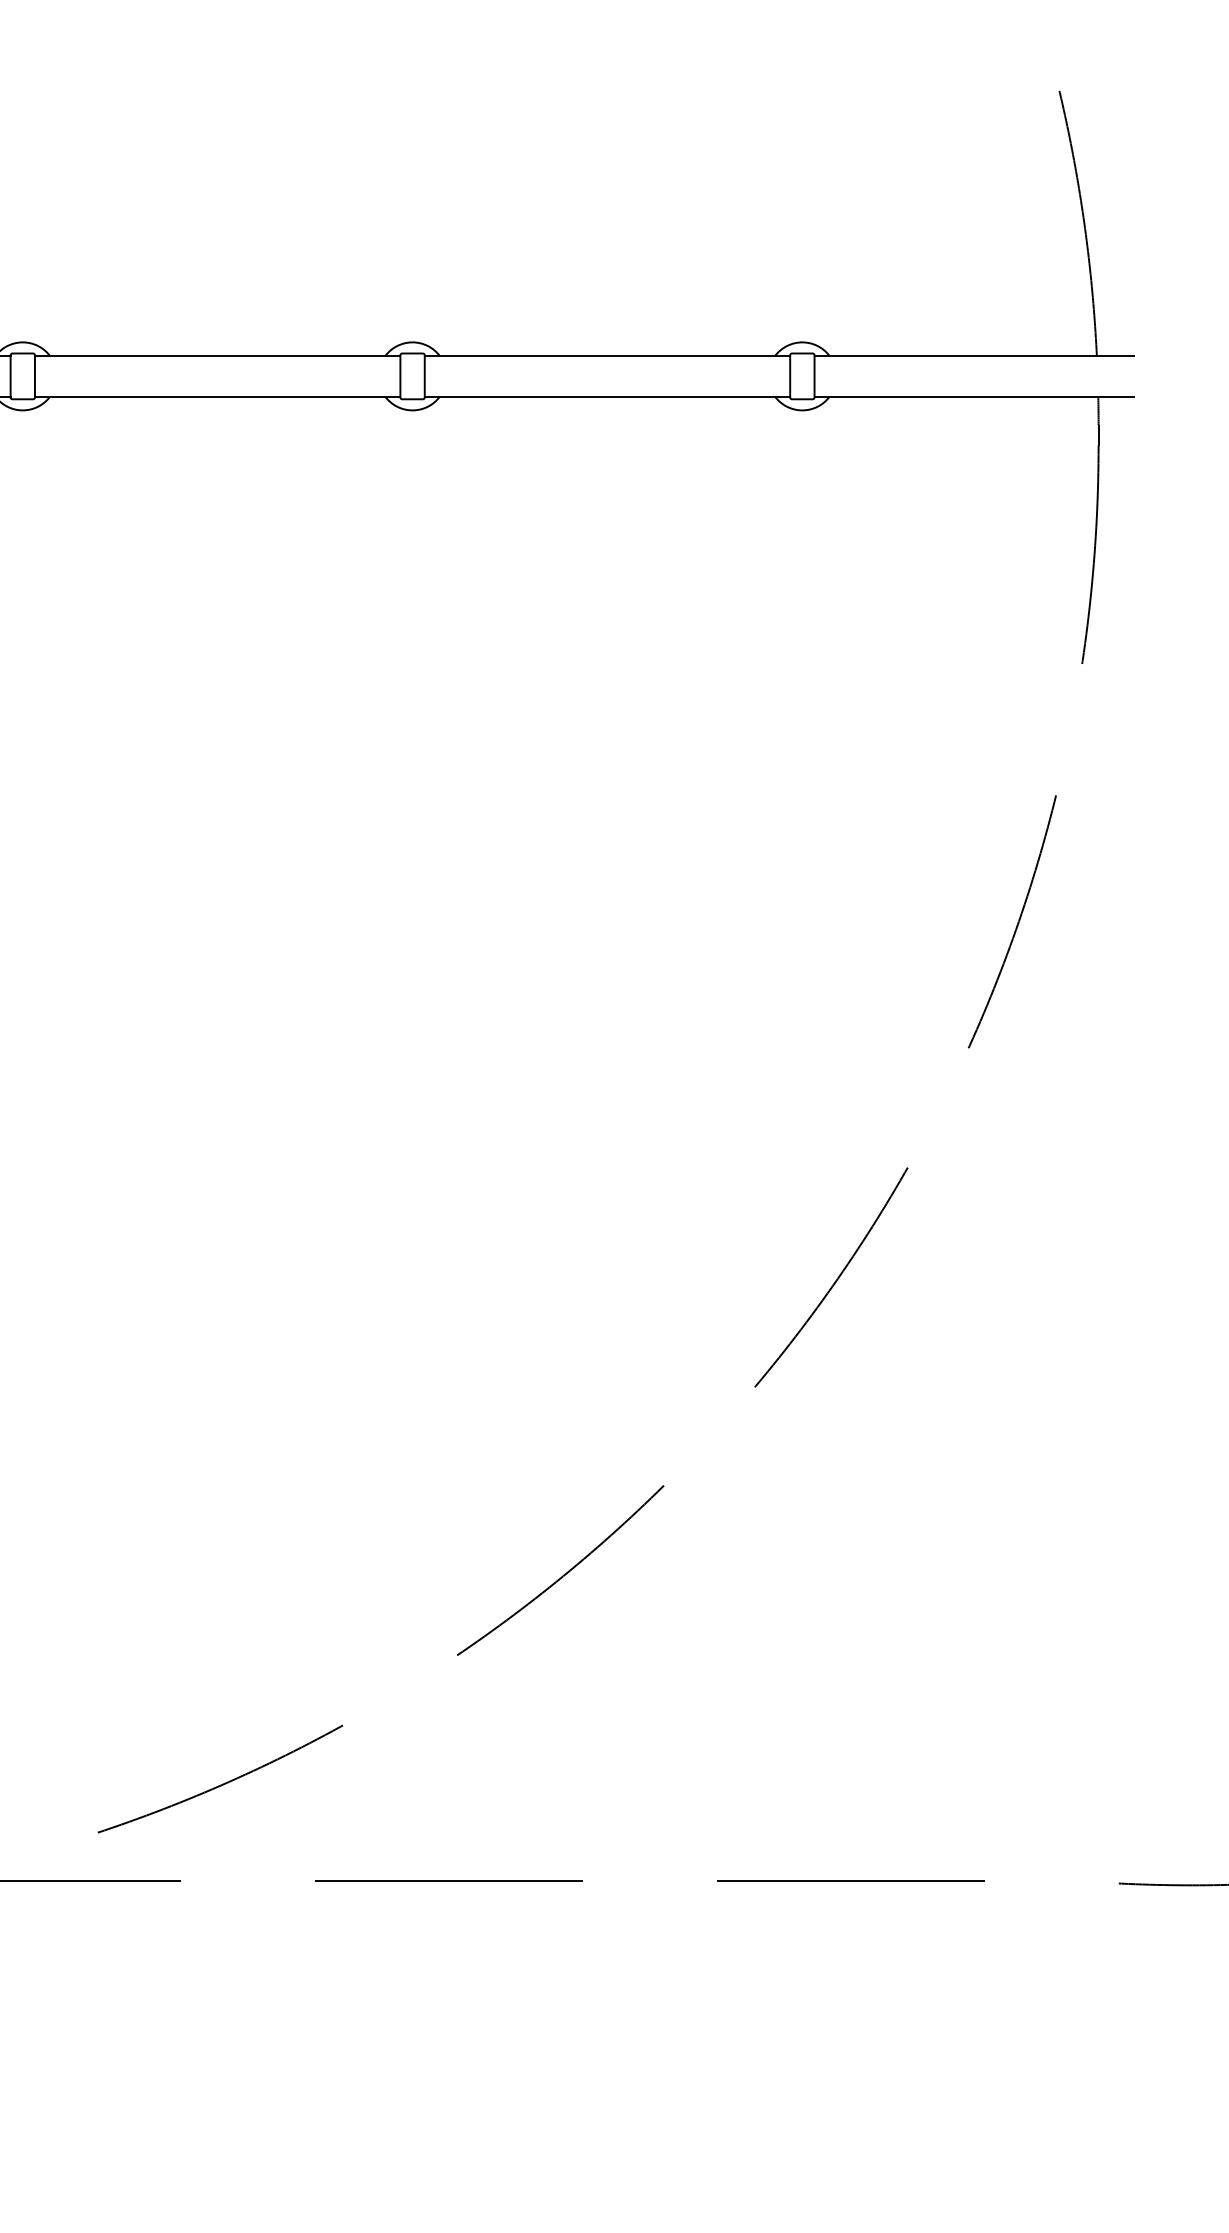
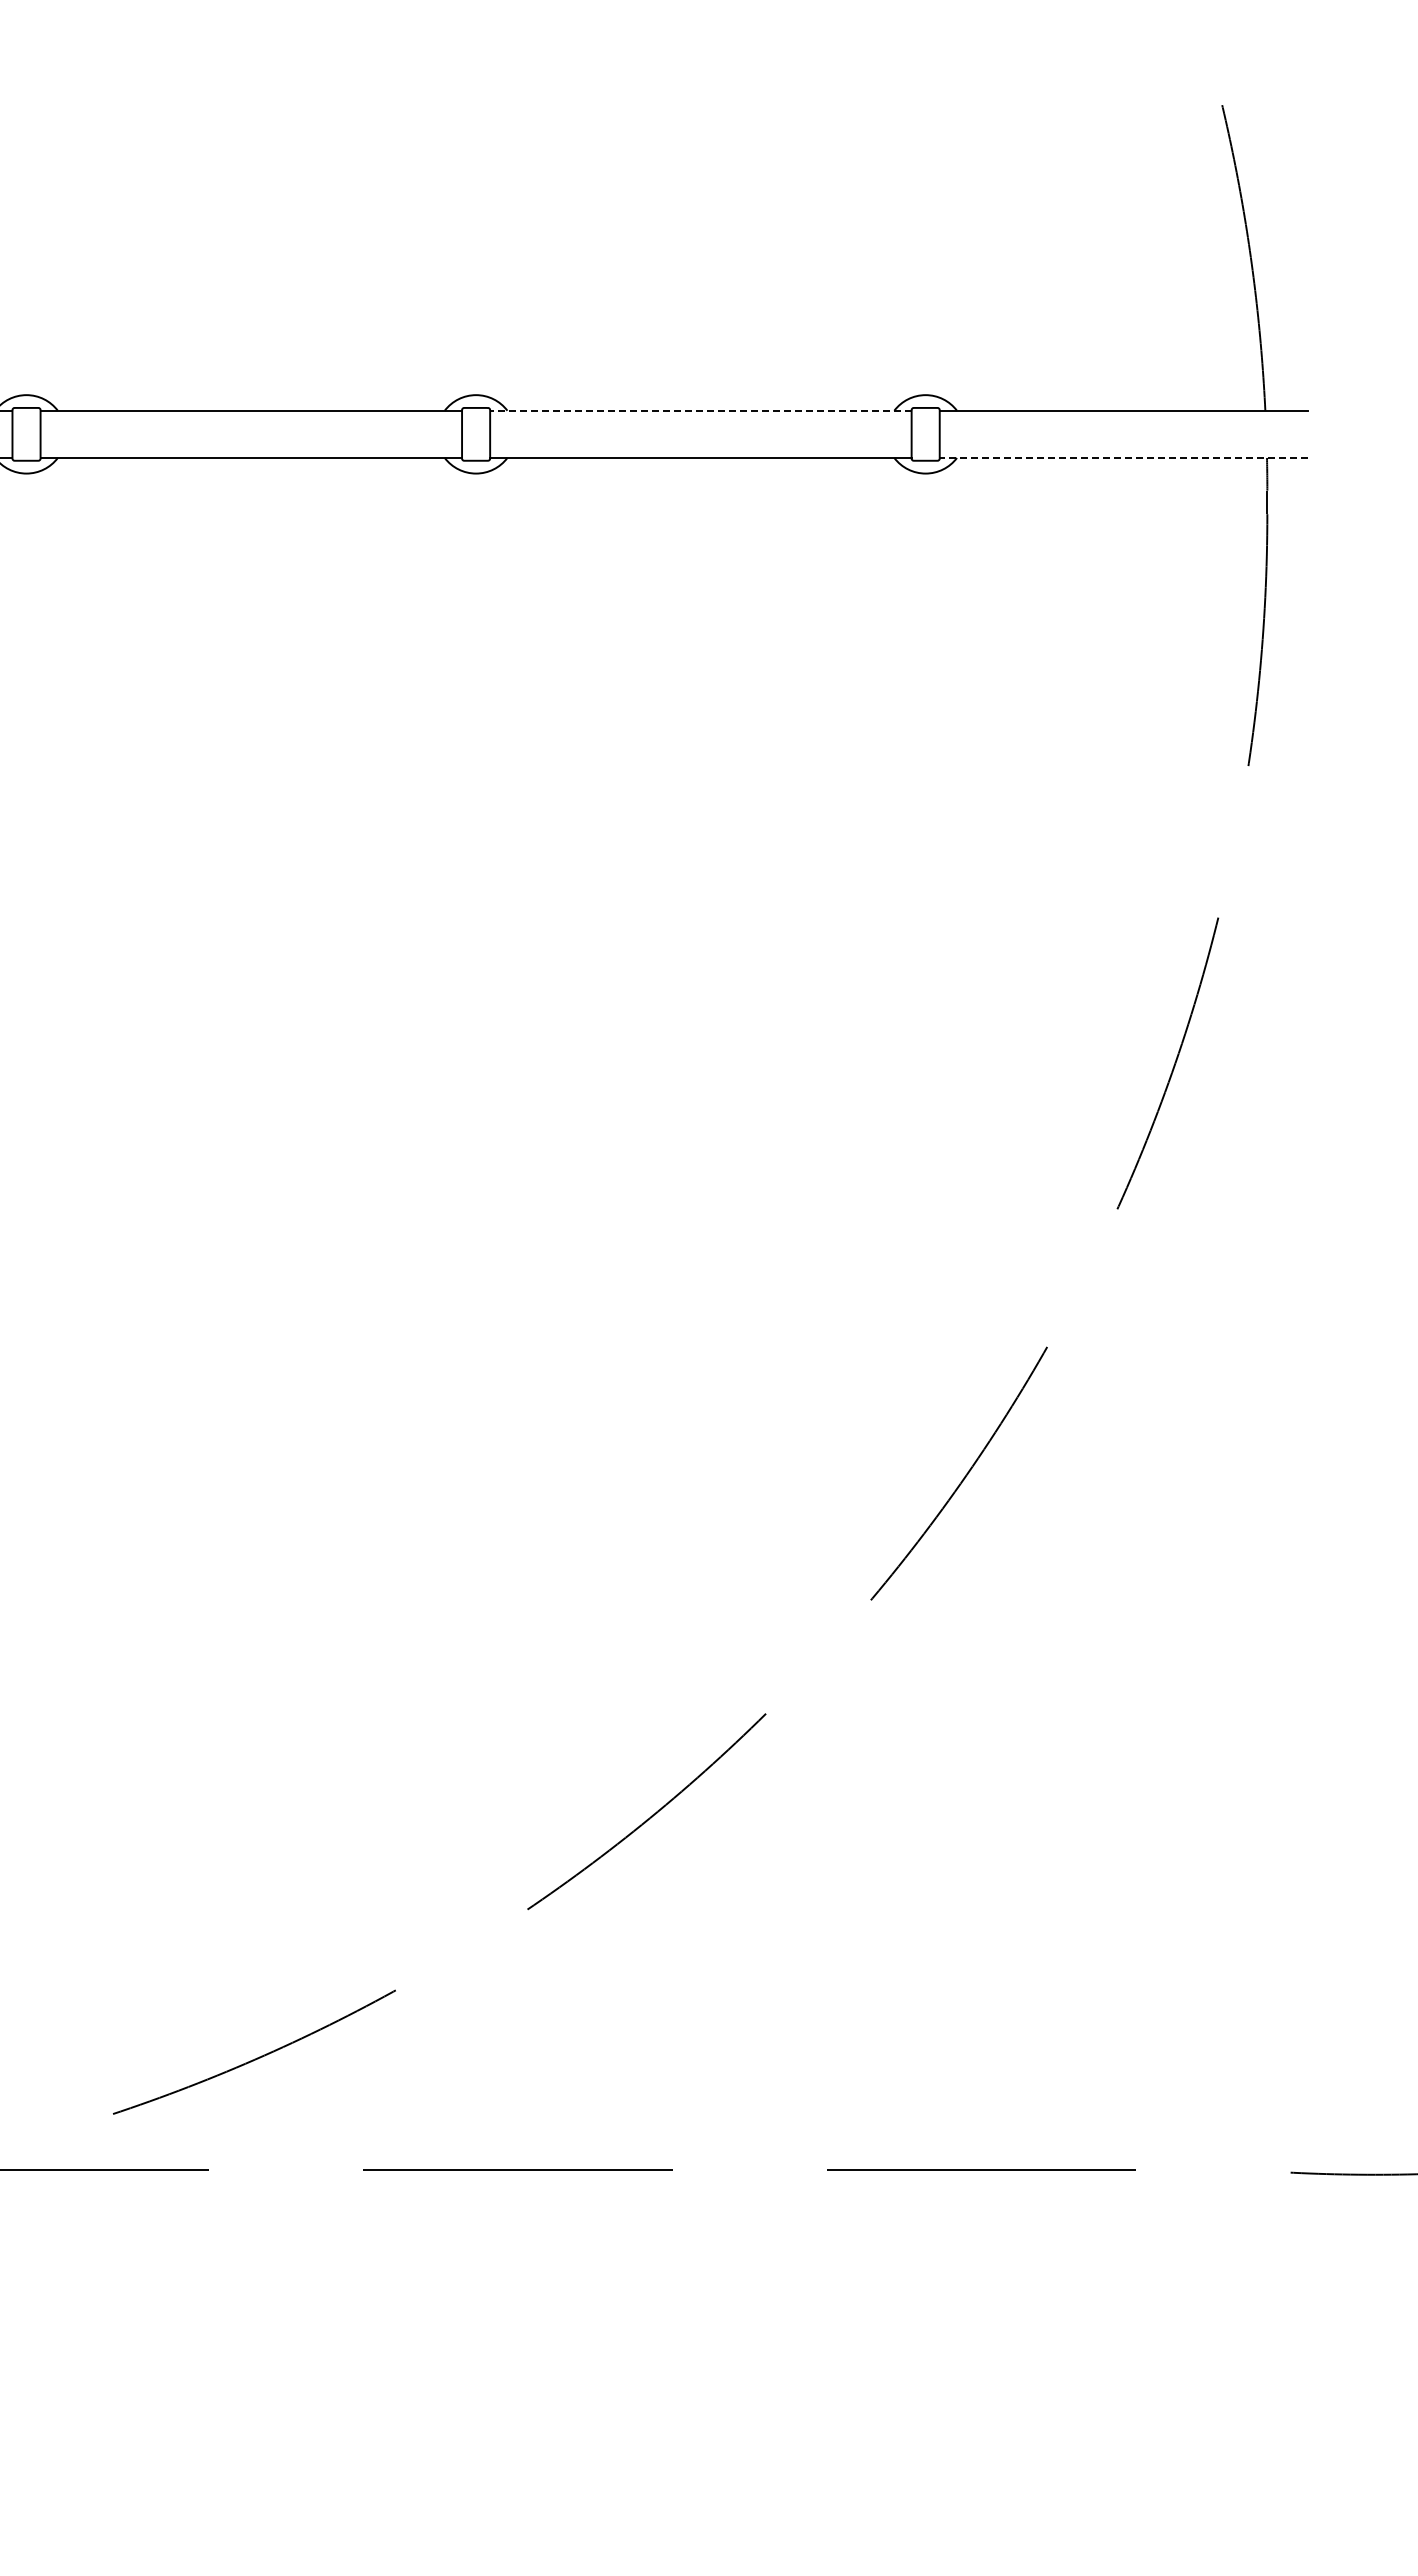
line: (607, 355) -> (700, 410), solid -> dashed
line: (973, 396) -> (1123, 457), solid -> dashed

